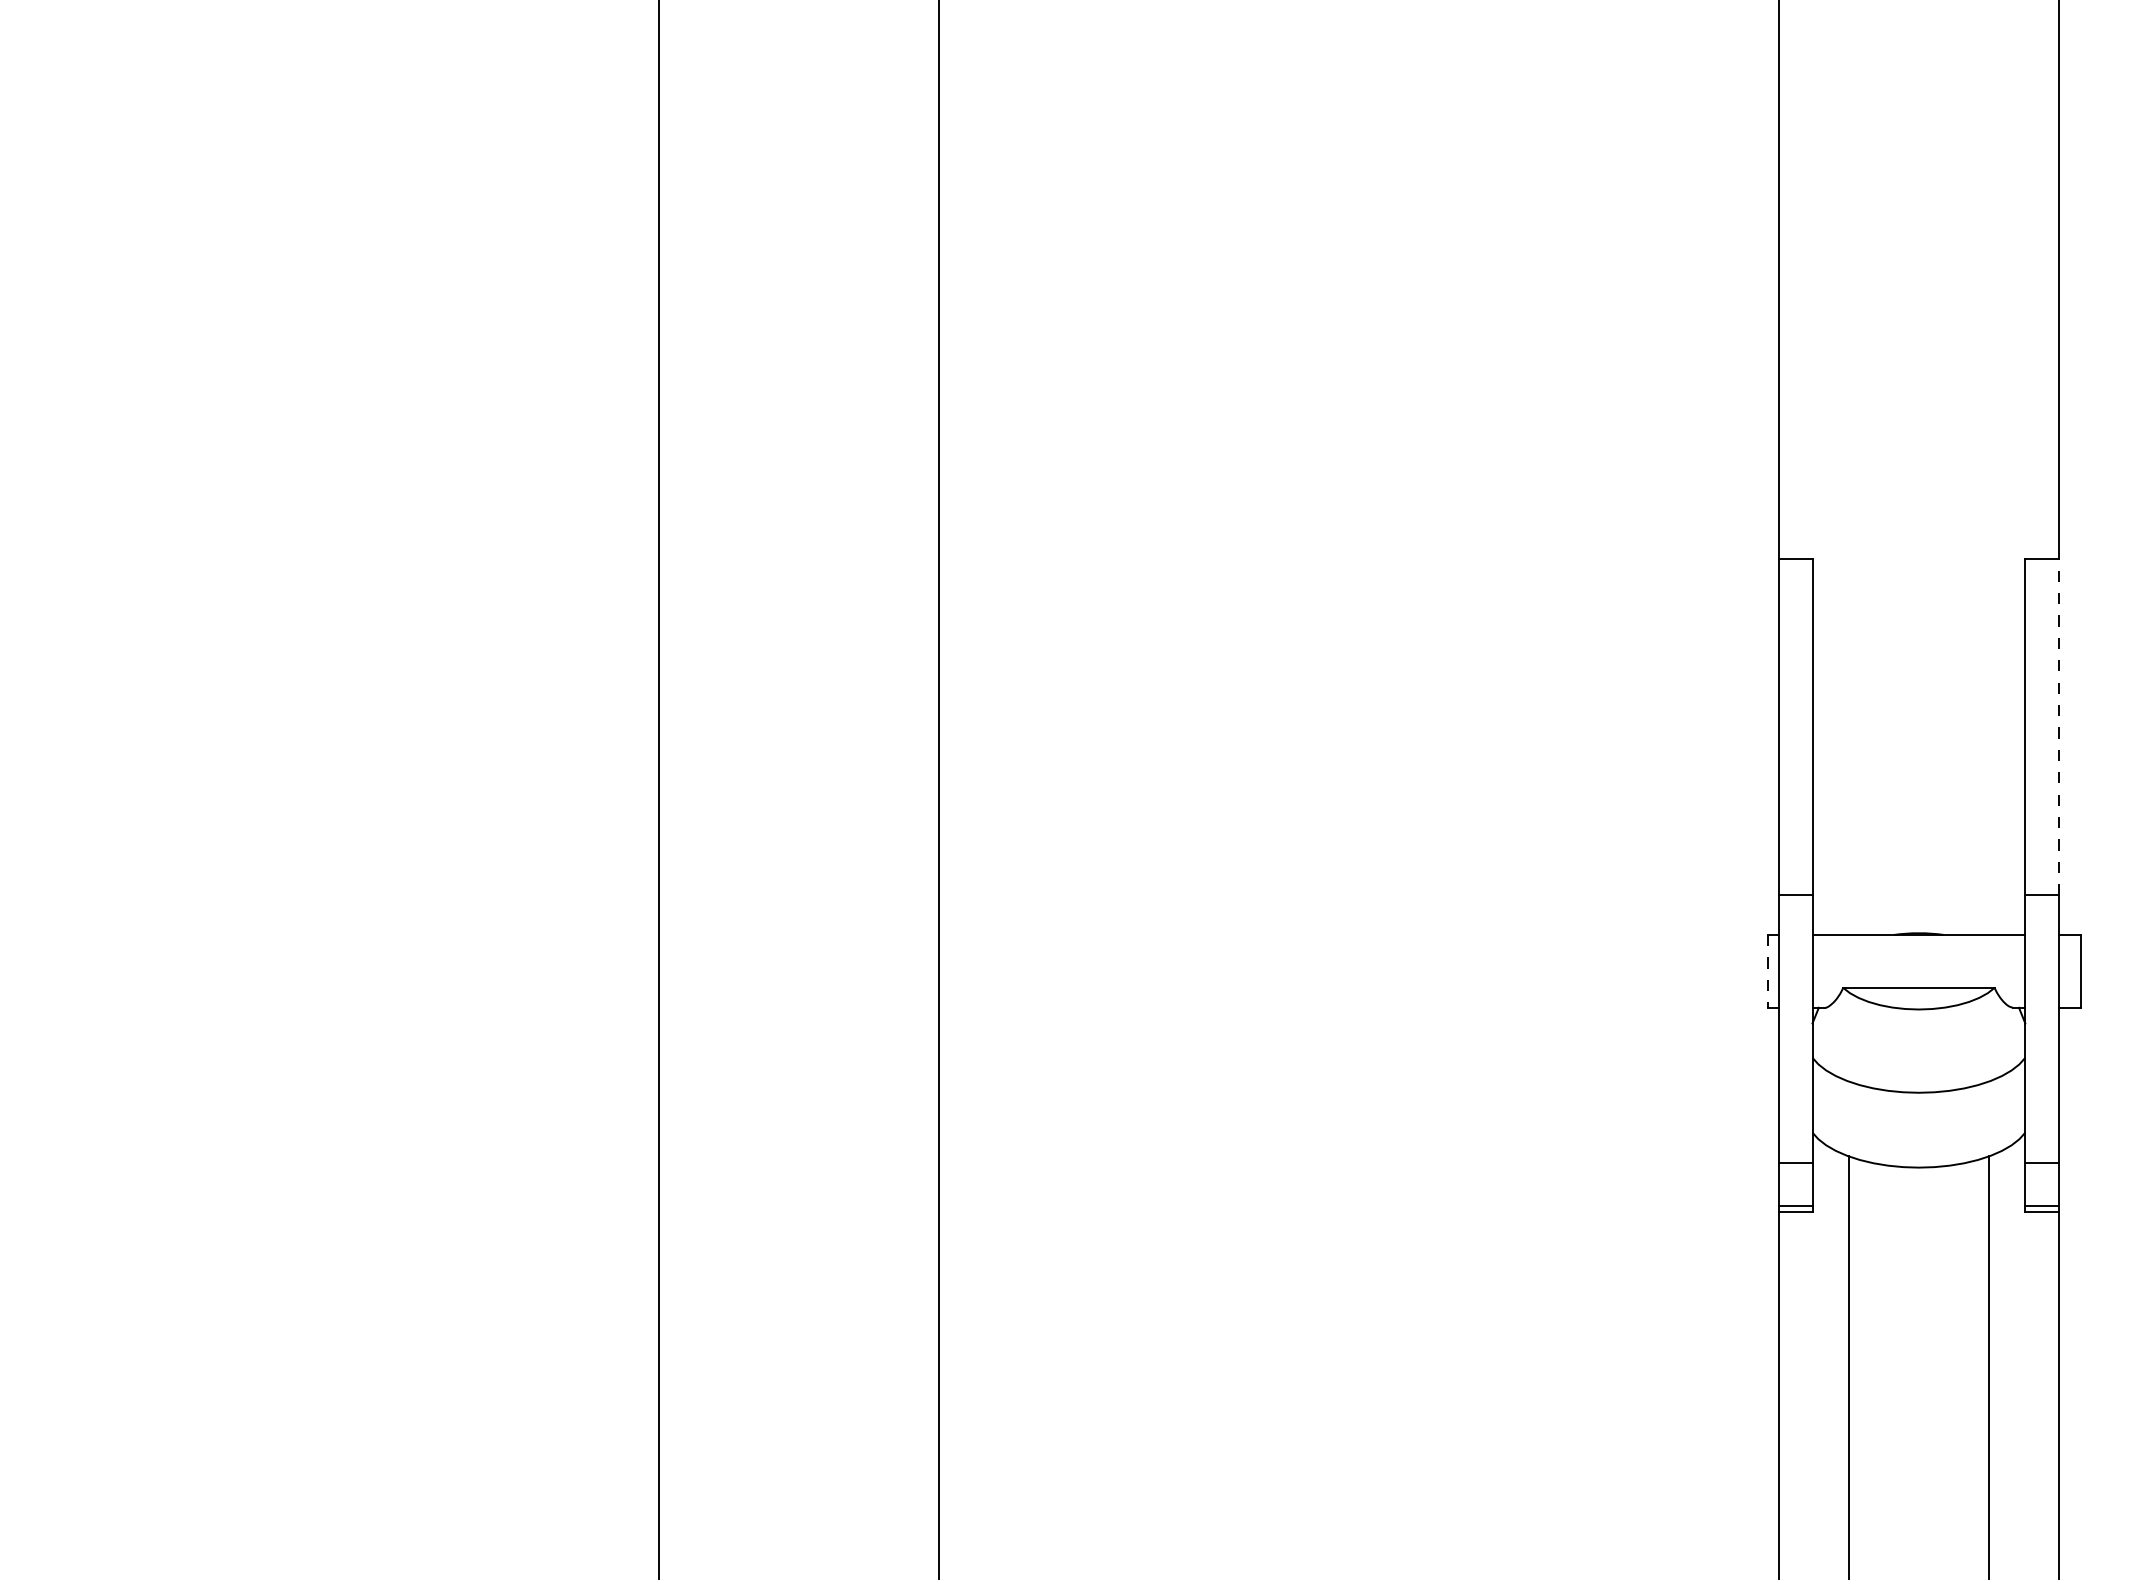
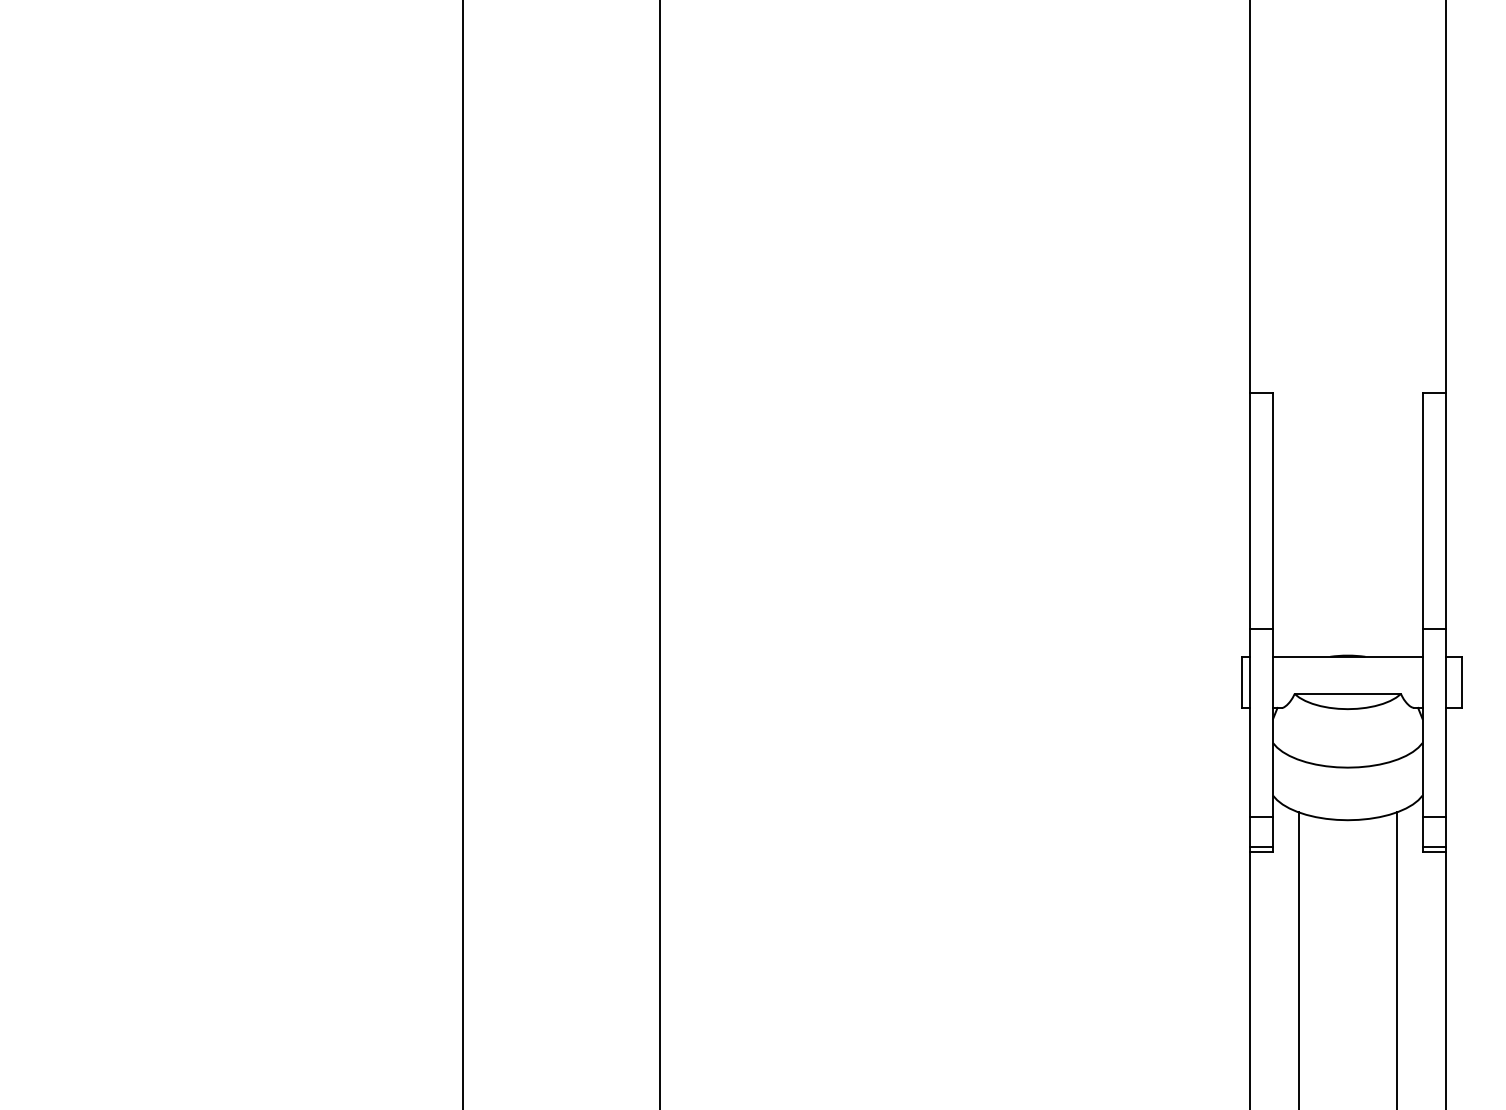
line: (2059, 726) -> (1446, 510), dashed -> solid
line: (1767, 971) -> (1241, 682), dashed -> solid

